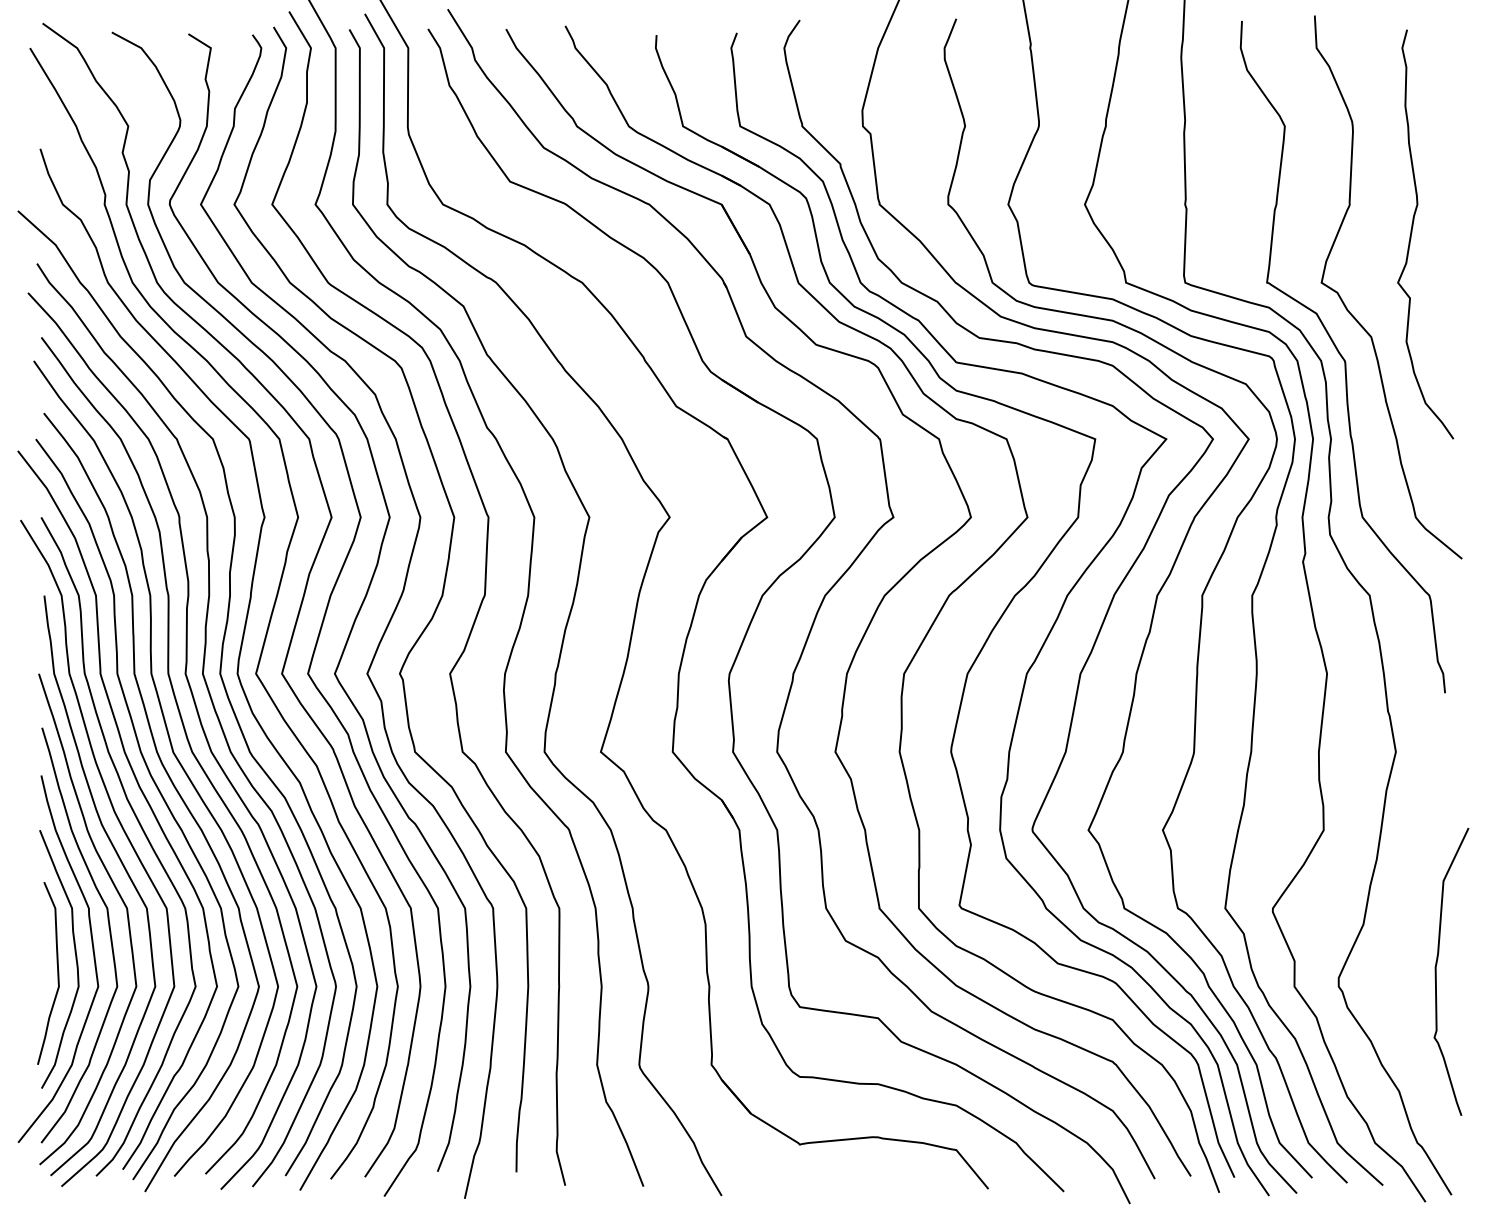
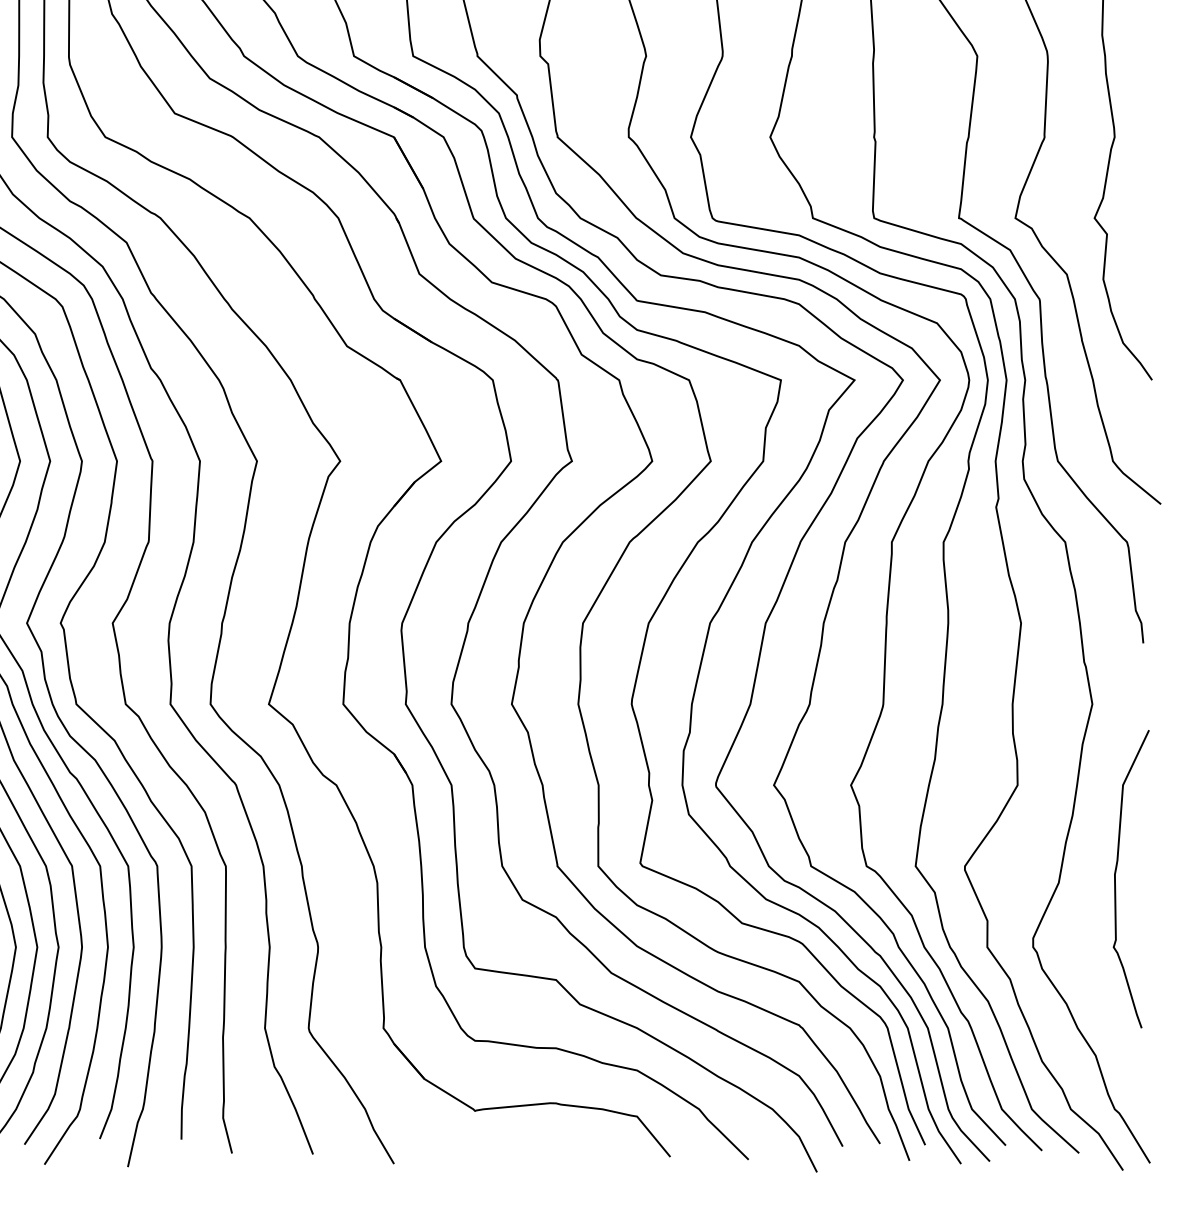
curve: (1436, 971) -> (1115, 878), moved

